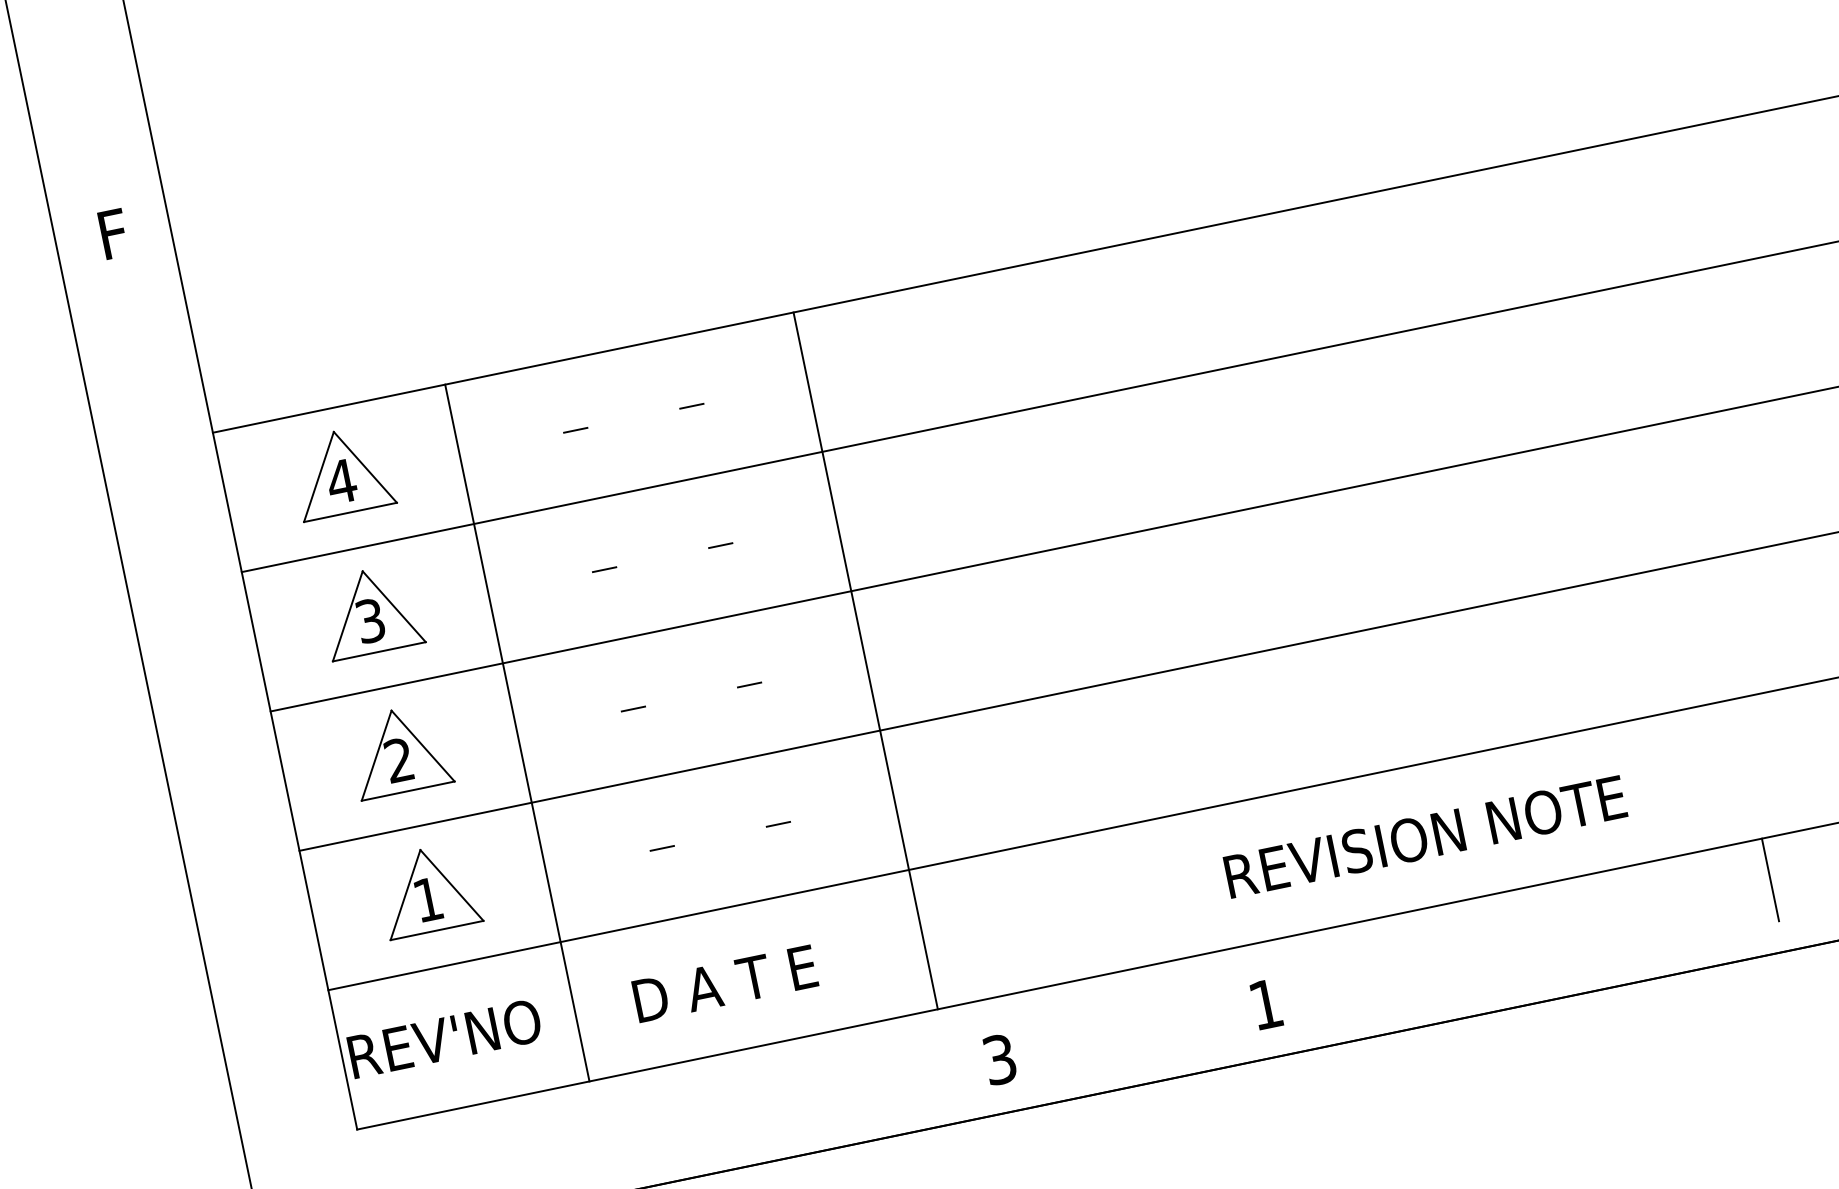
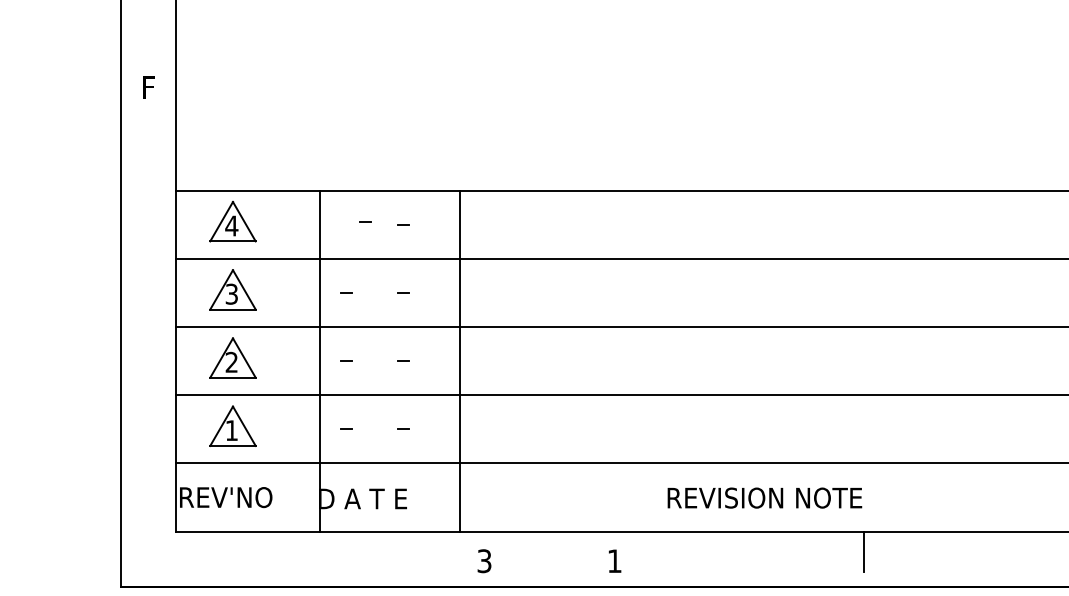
line: (575, 429) -> (365, 221), moved
line: (516, 731) -> (319, 360), moved
text: (1424, 835) -> (764, 497), moved

